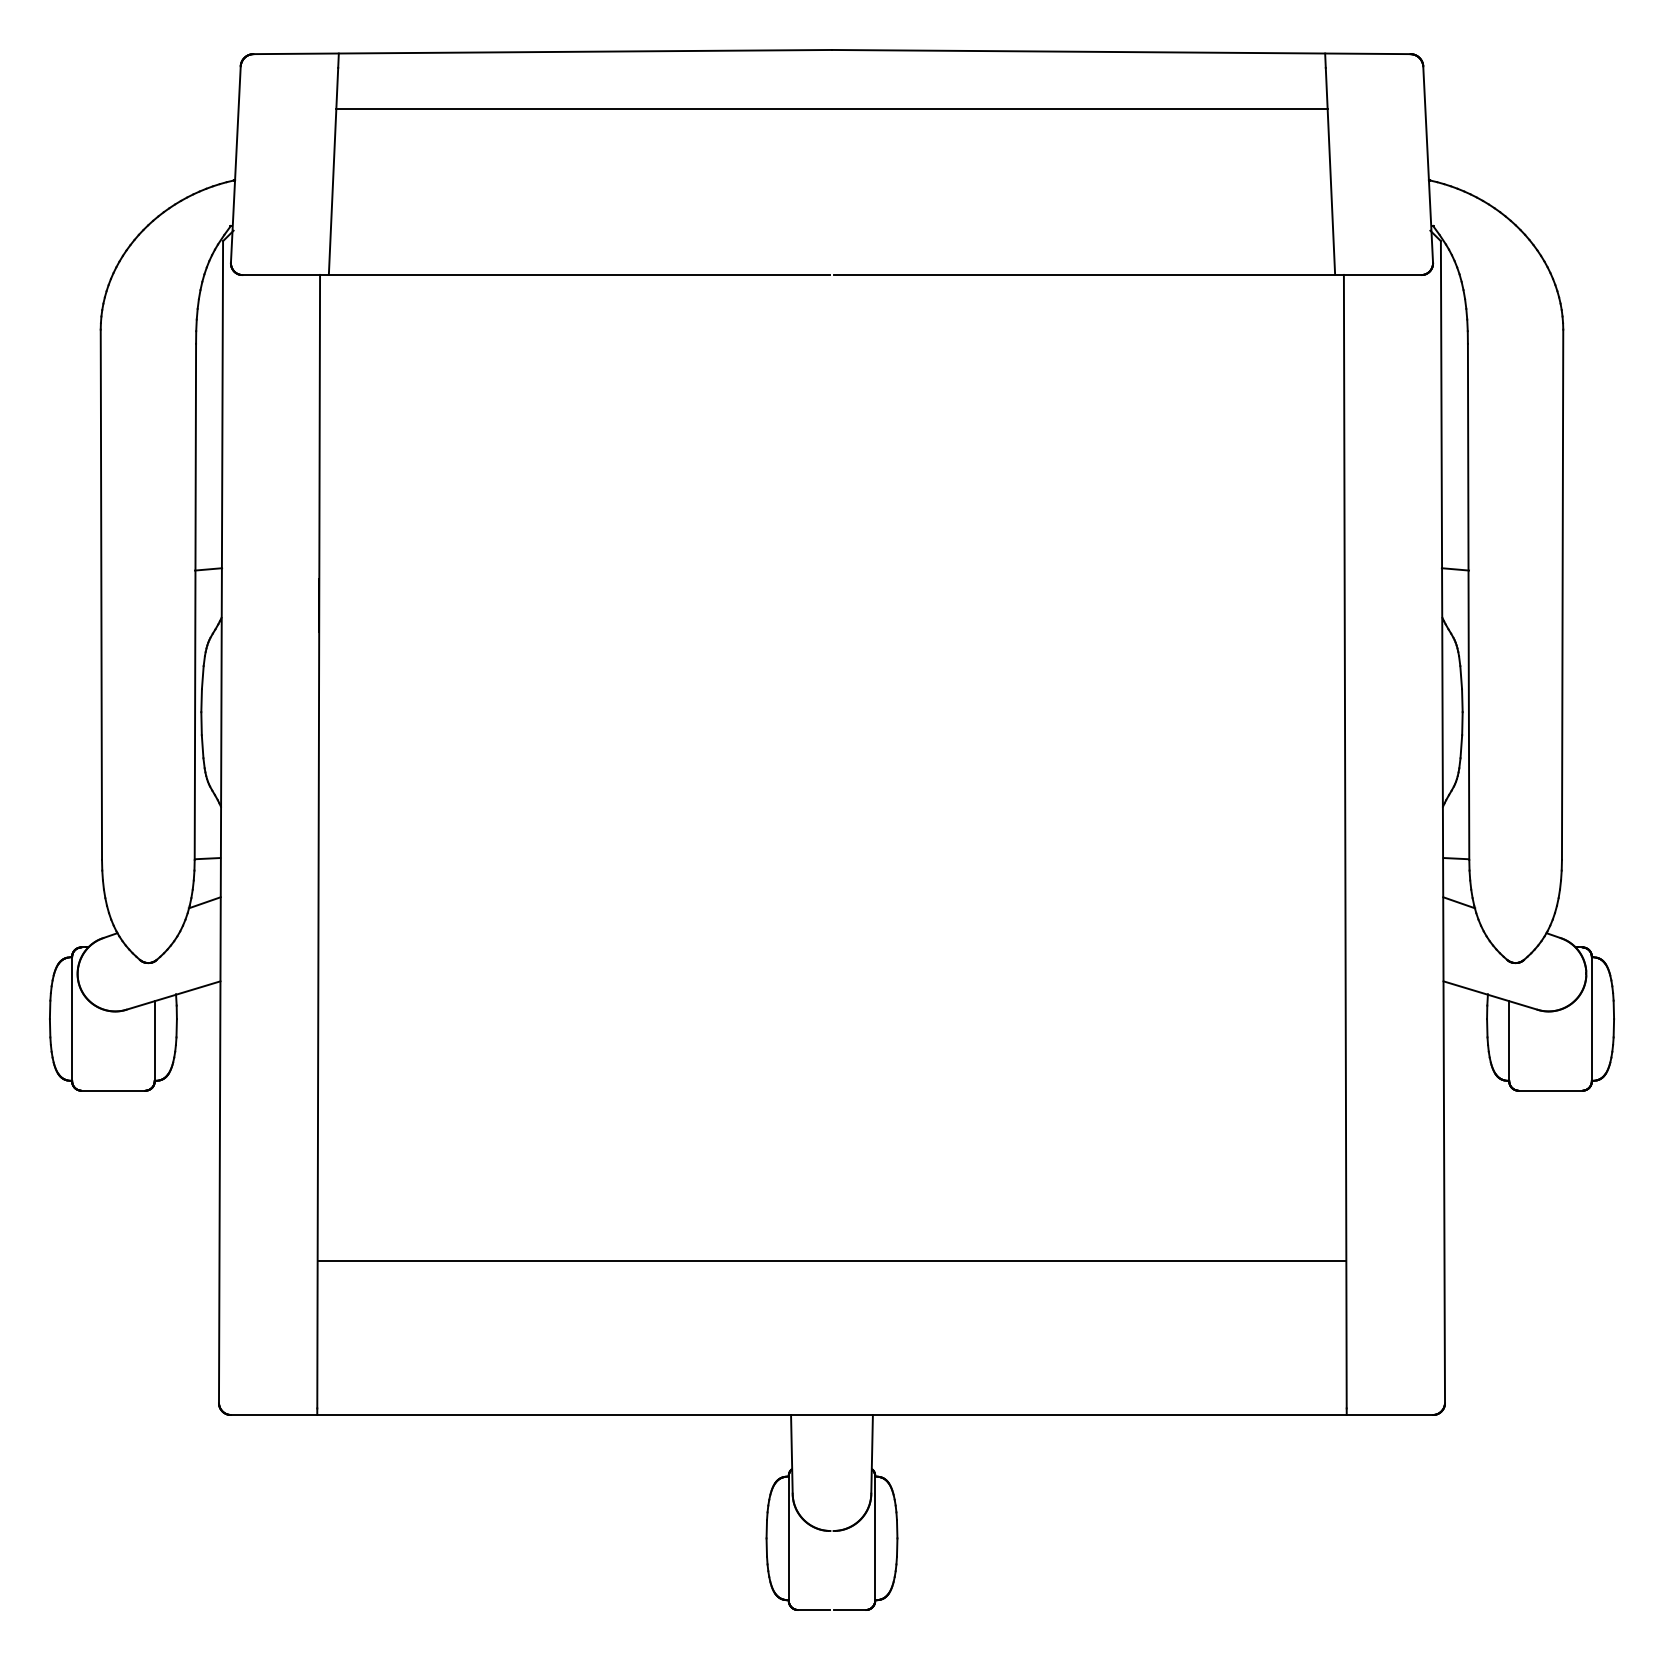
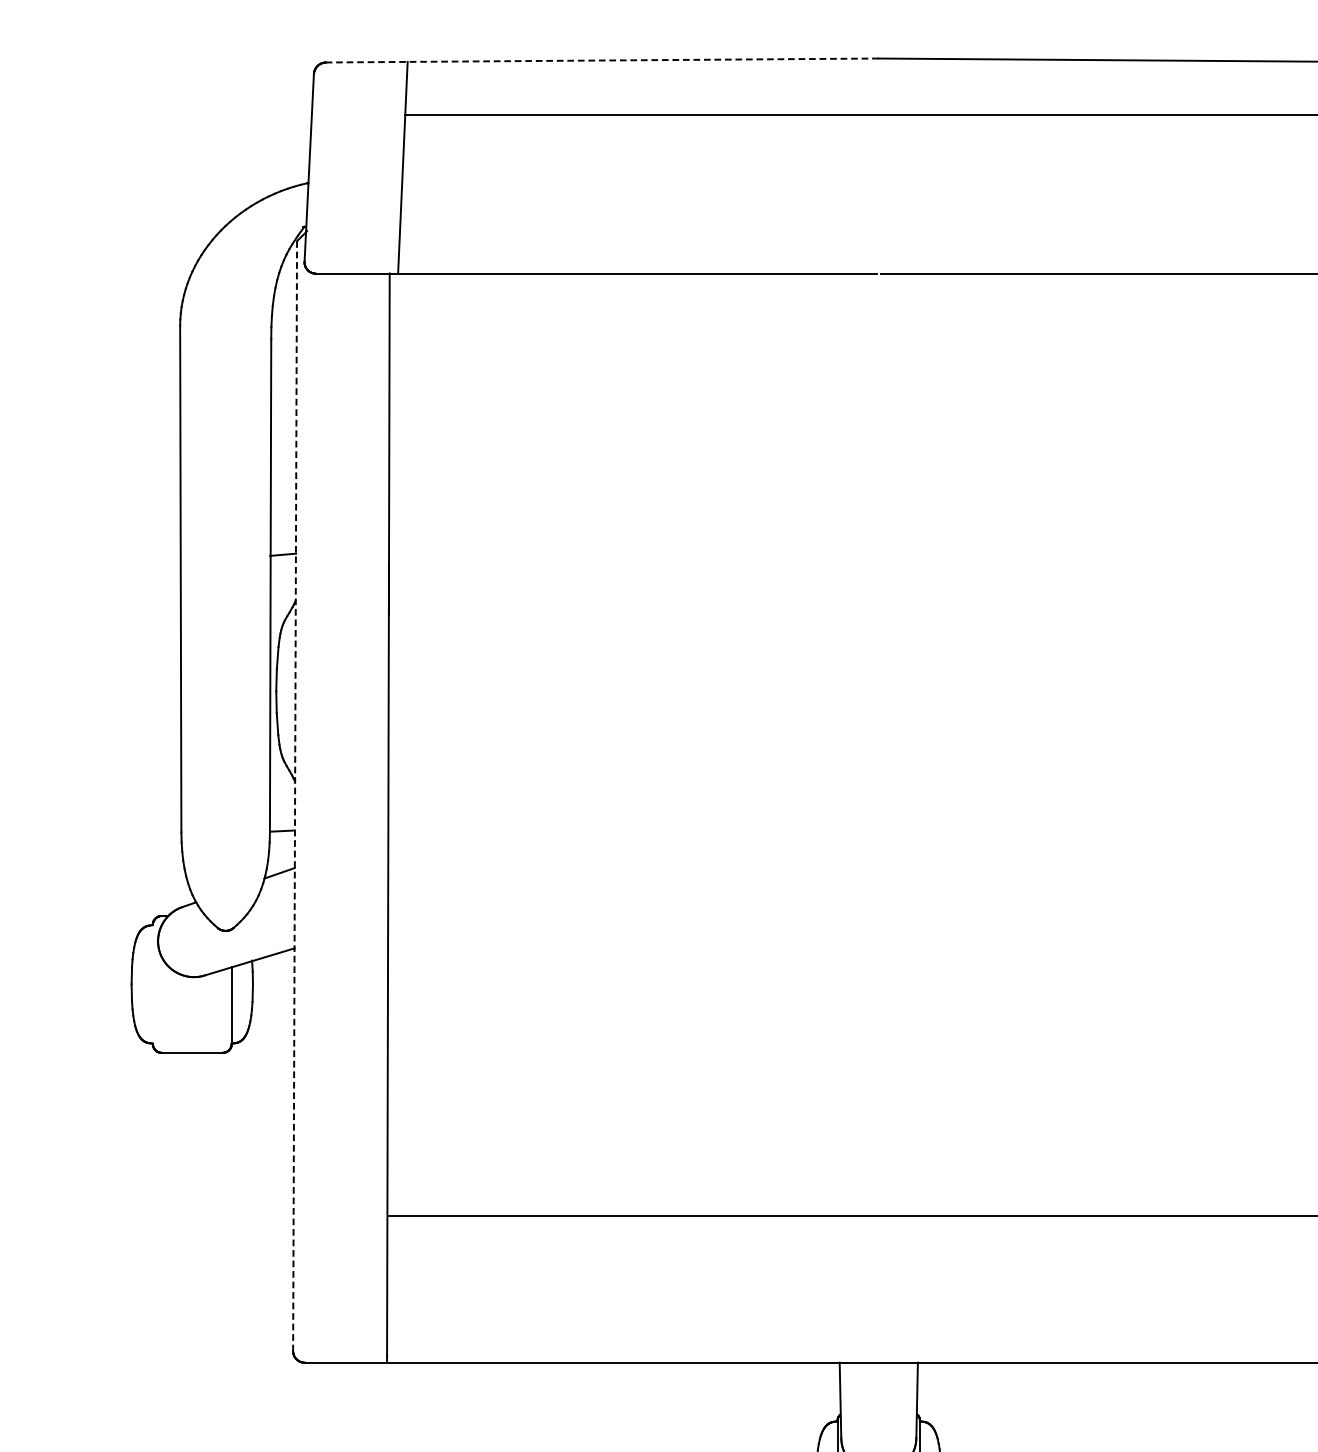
line: (542, 52) -> (602, 60), solid -> dashed
line: (221, 822) -> (295, 796), solid -> dashed
line: (72, 1018) -> (153, 983), removed

